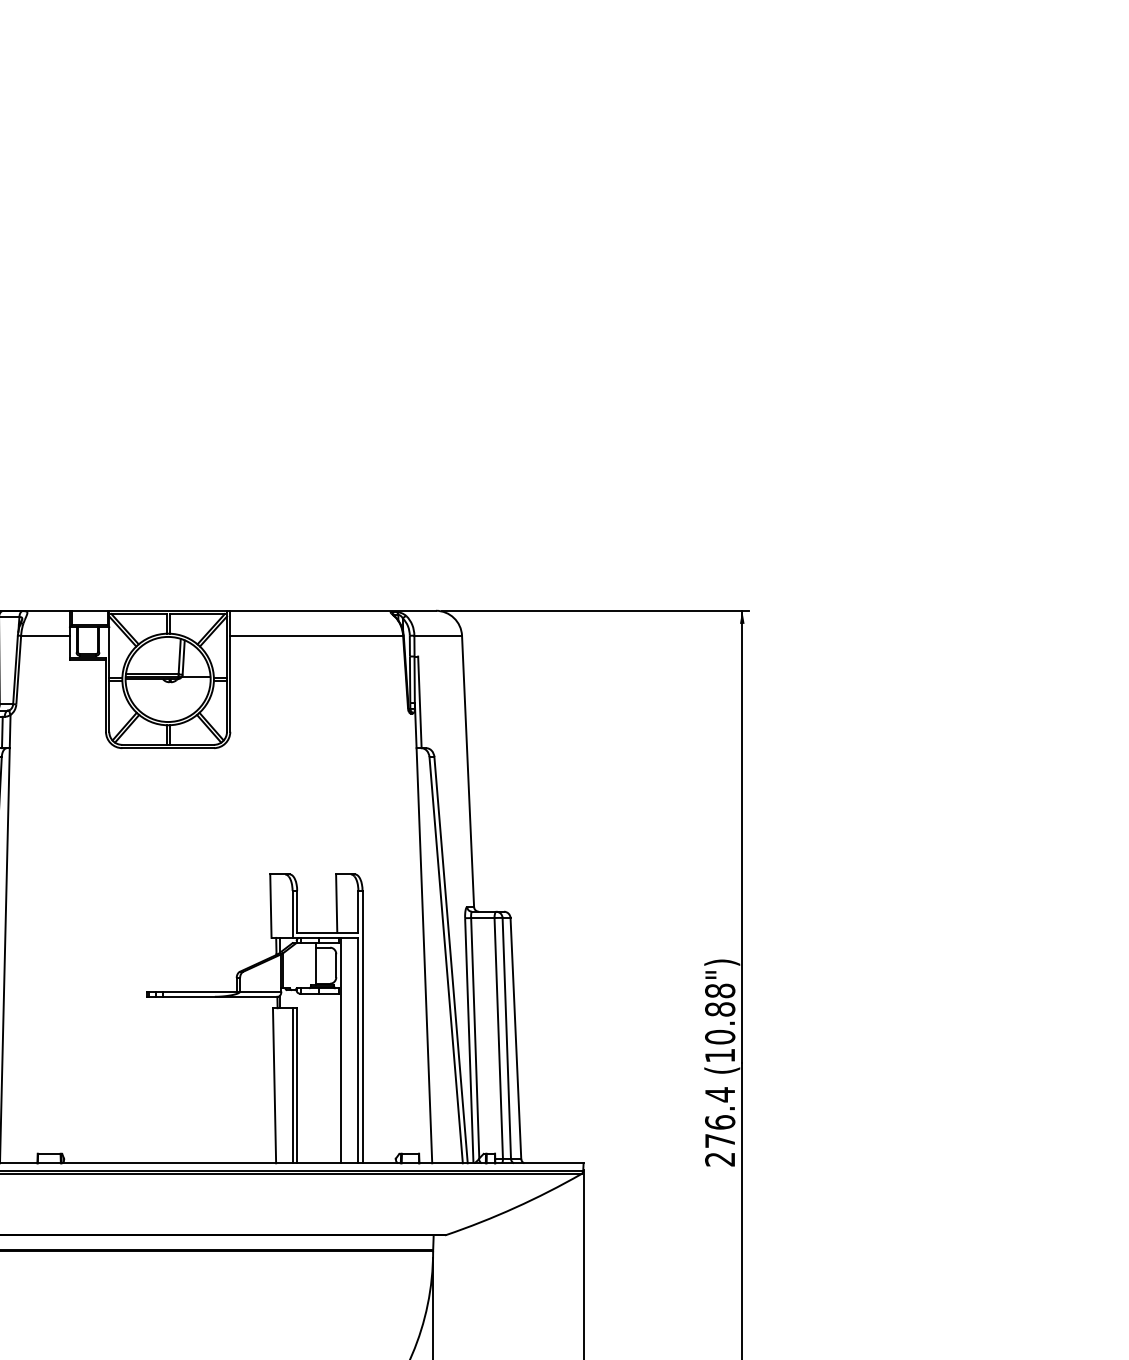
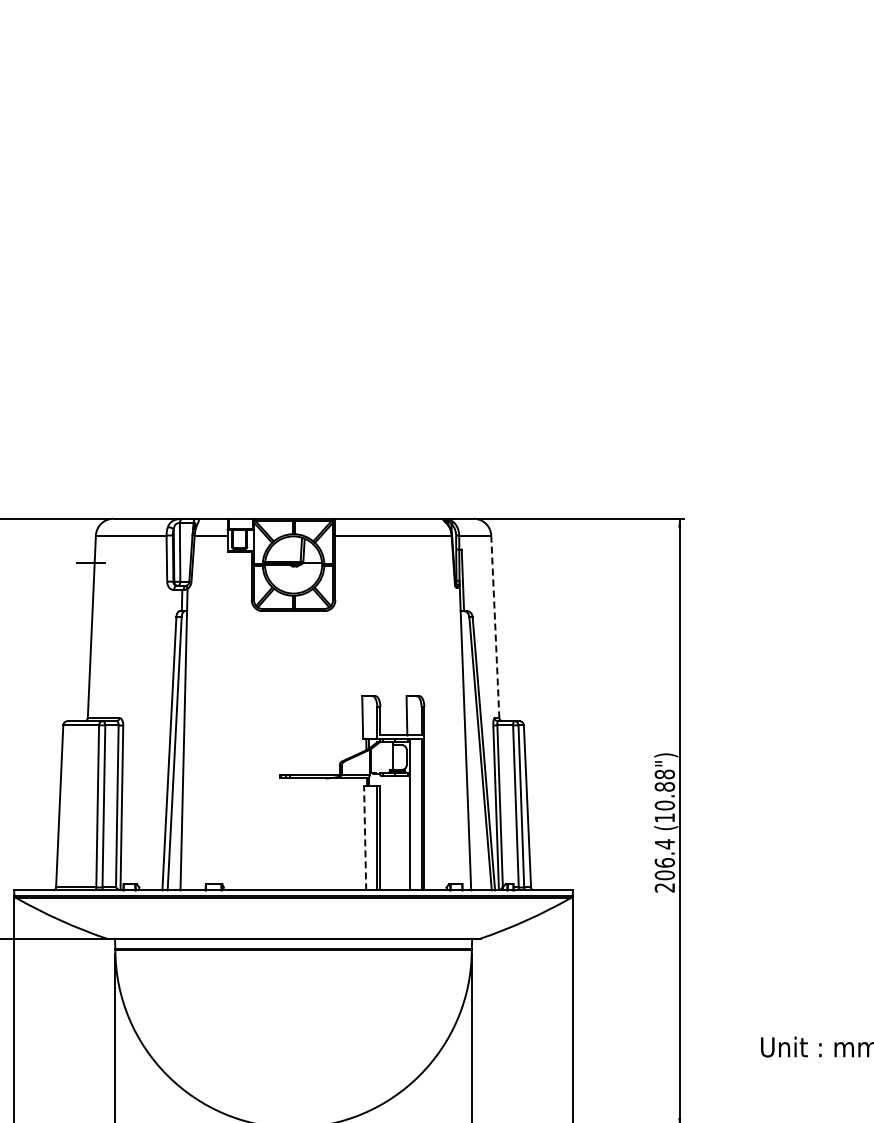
line: (468, 772) -> (495, 627), solid -> dashed
line: (275, 1084) -> (365, 837), solid -> dashed
text: (719, 1141) -> (664, 875), 276.4 -> 206.4

